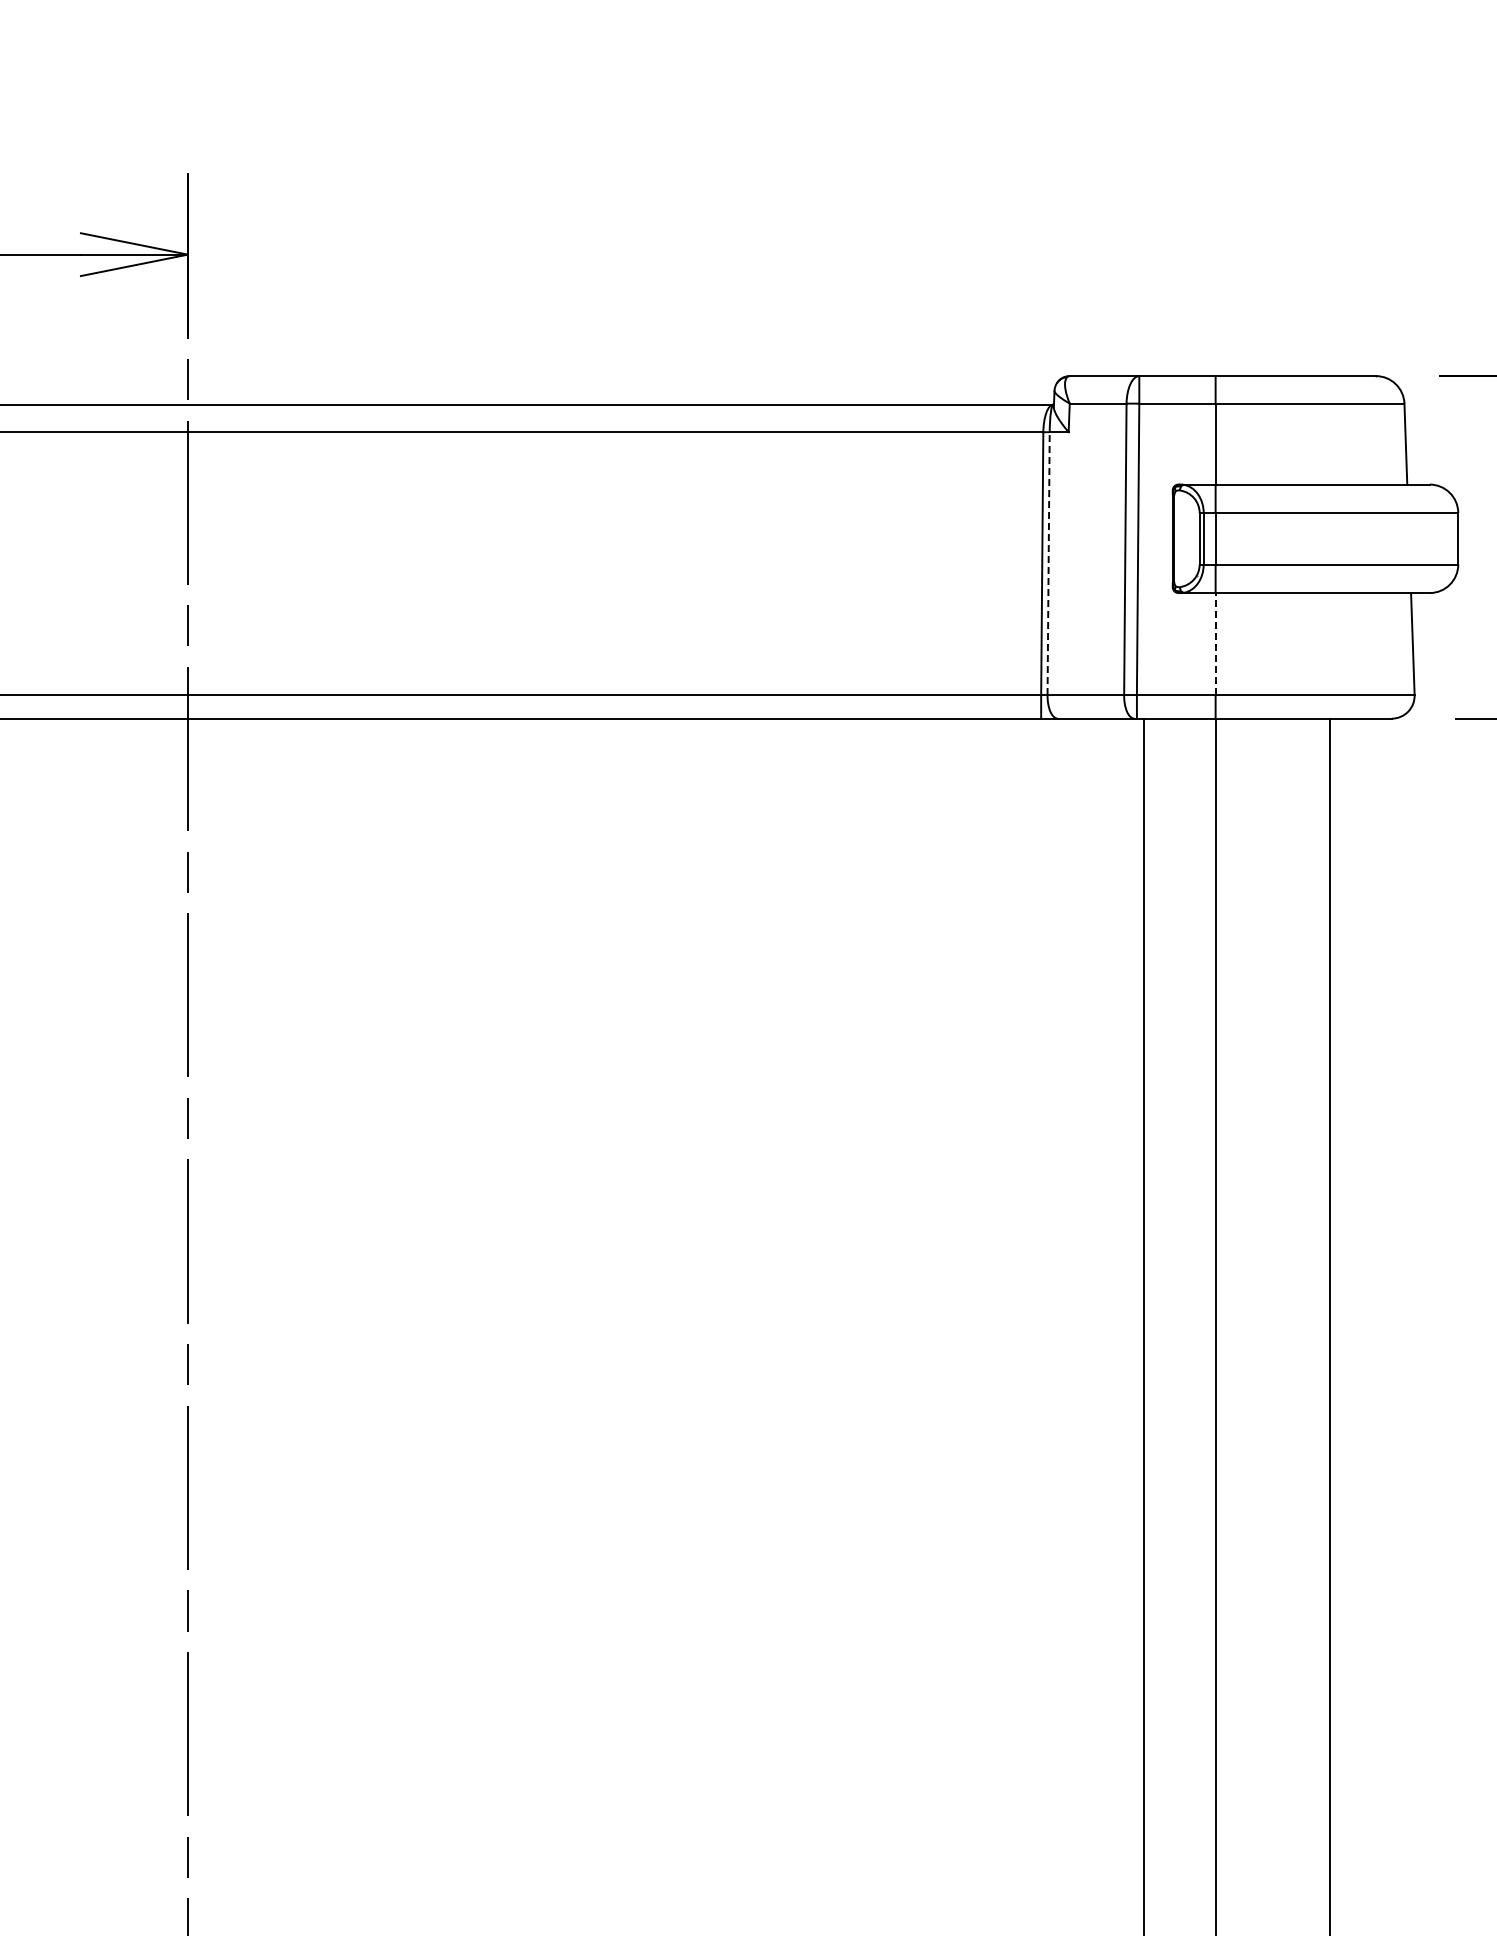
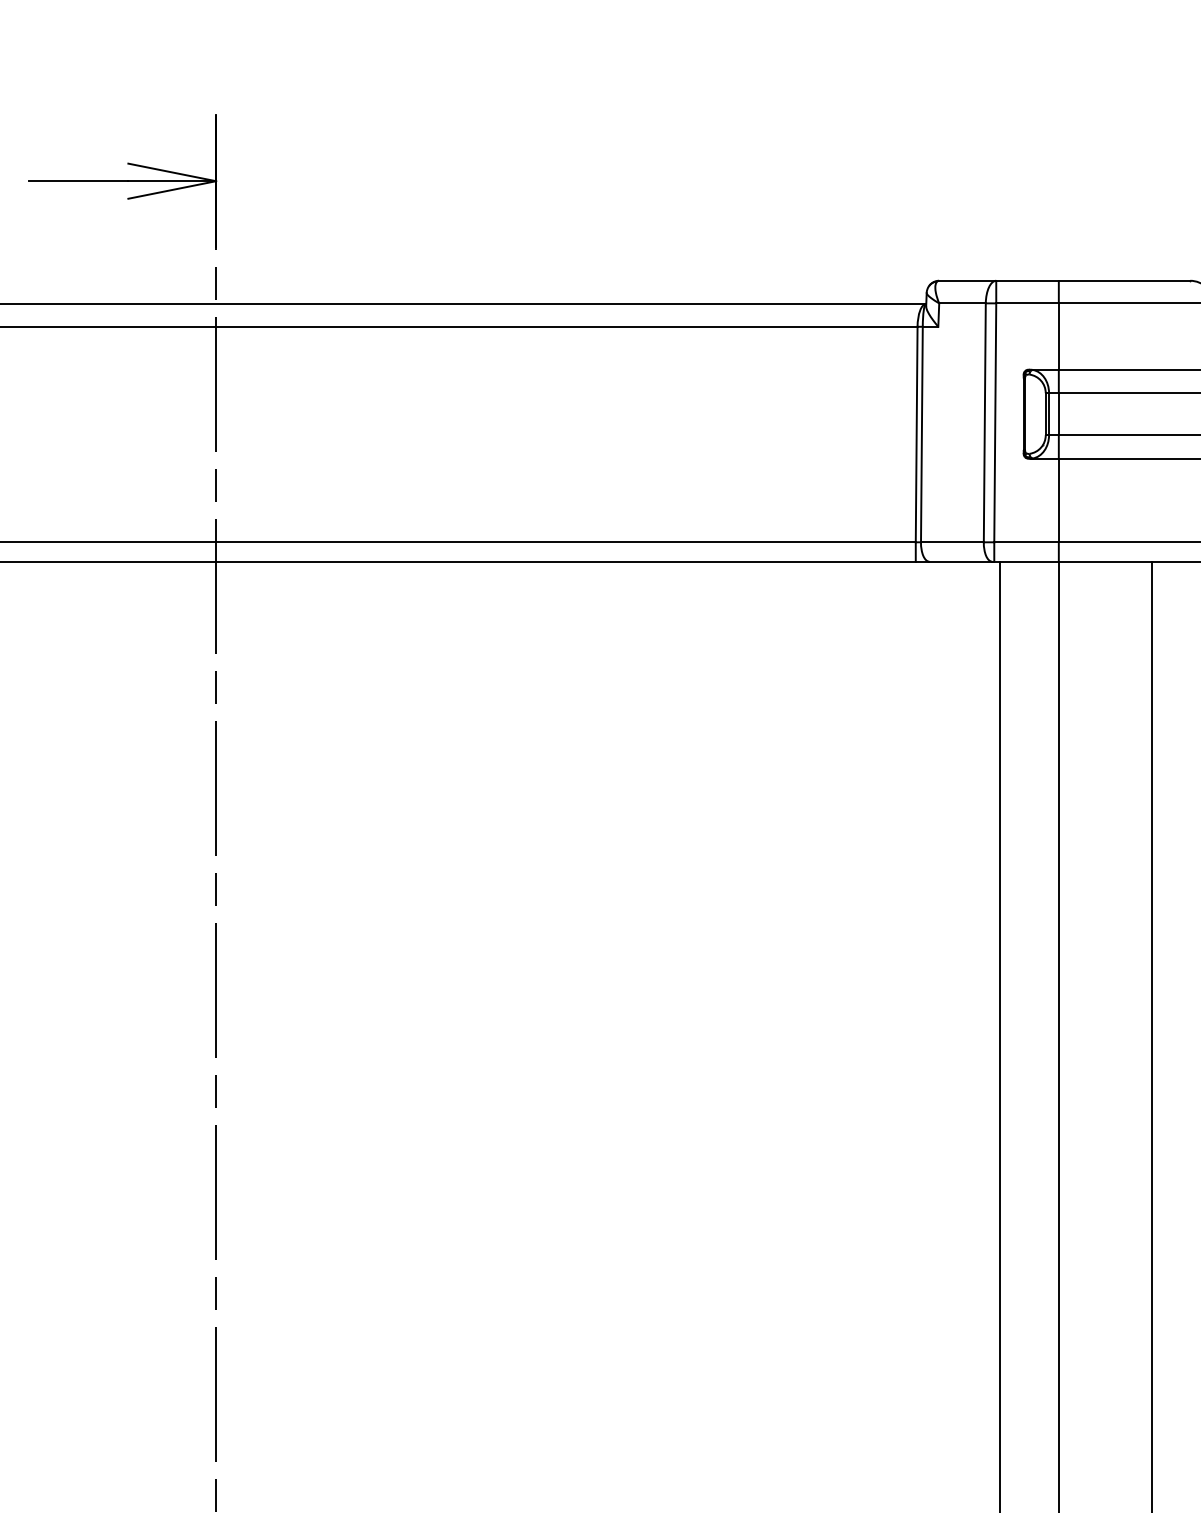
line: (1048, 563) -> (921, 434), dashed -> solid
line: (1215, 644) -> (1058, 500), dashed -> solid

